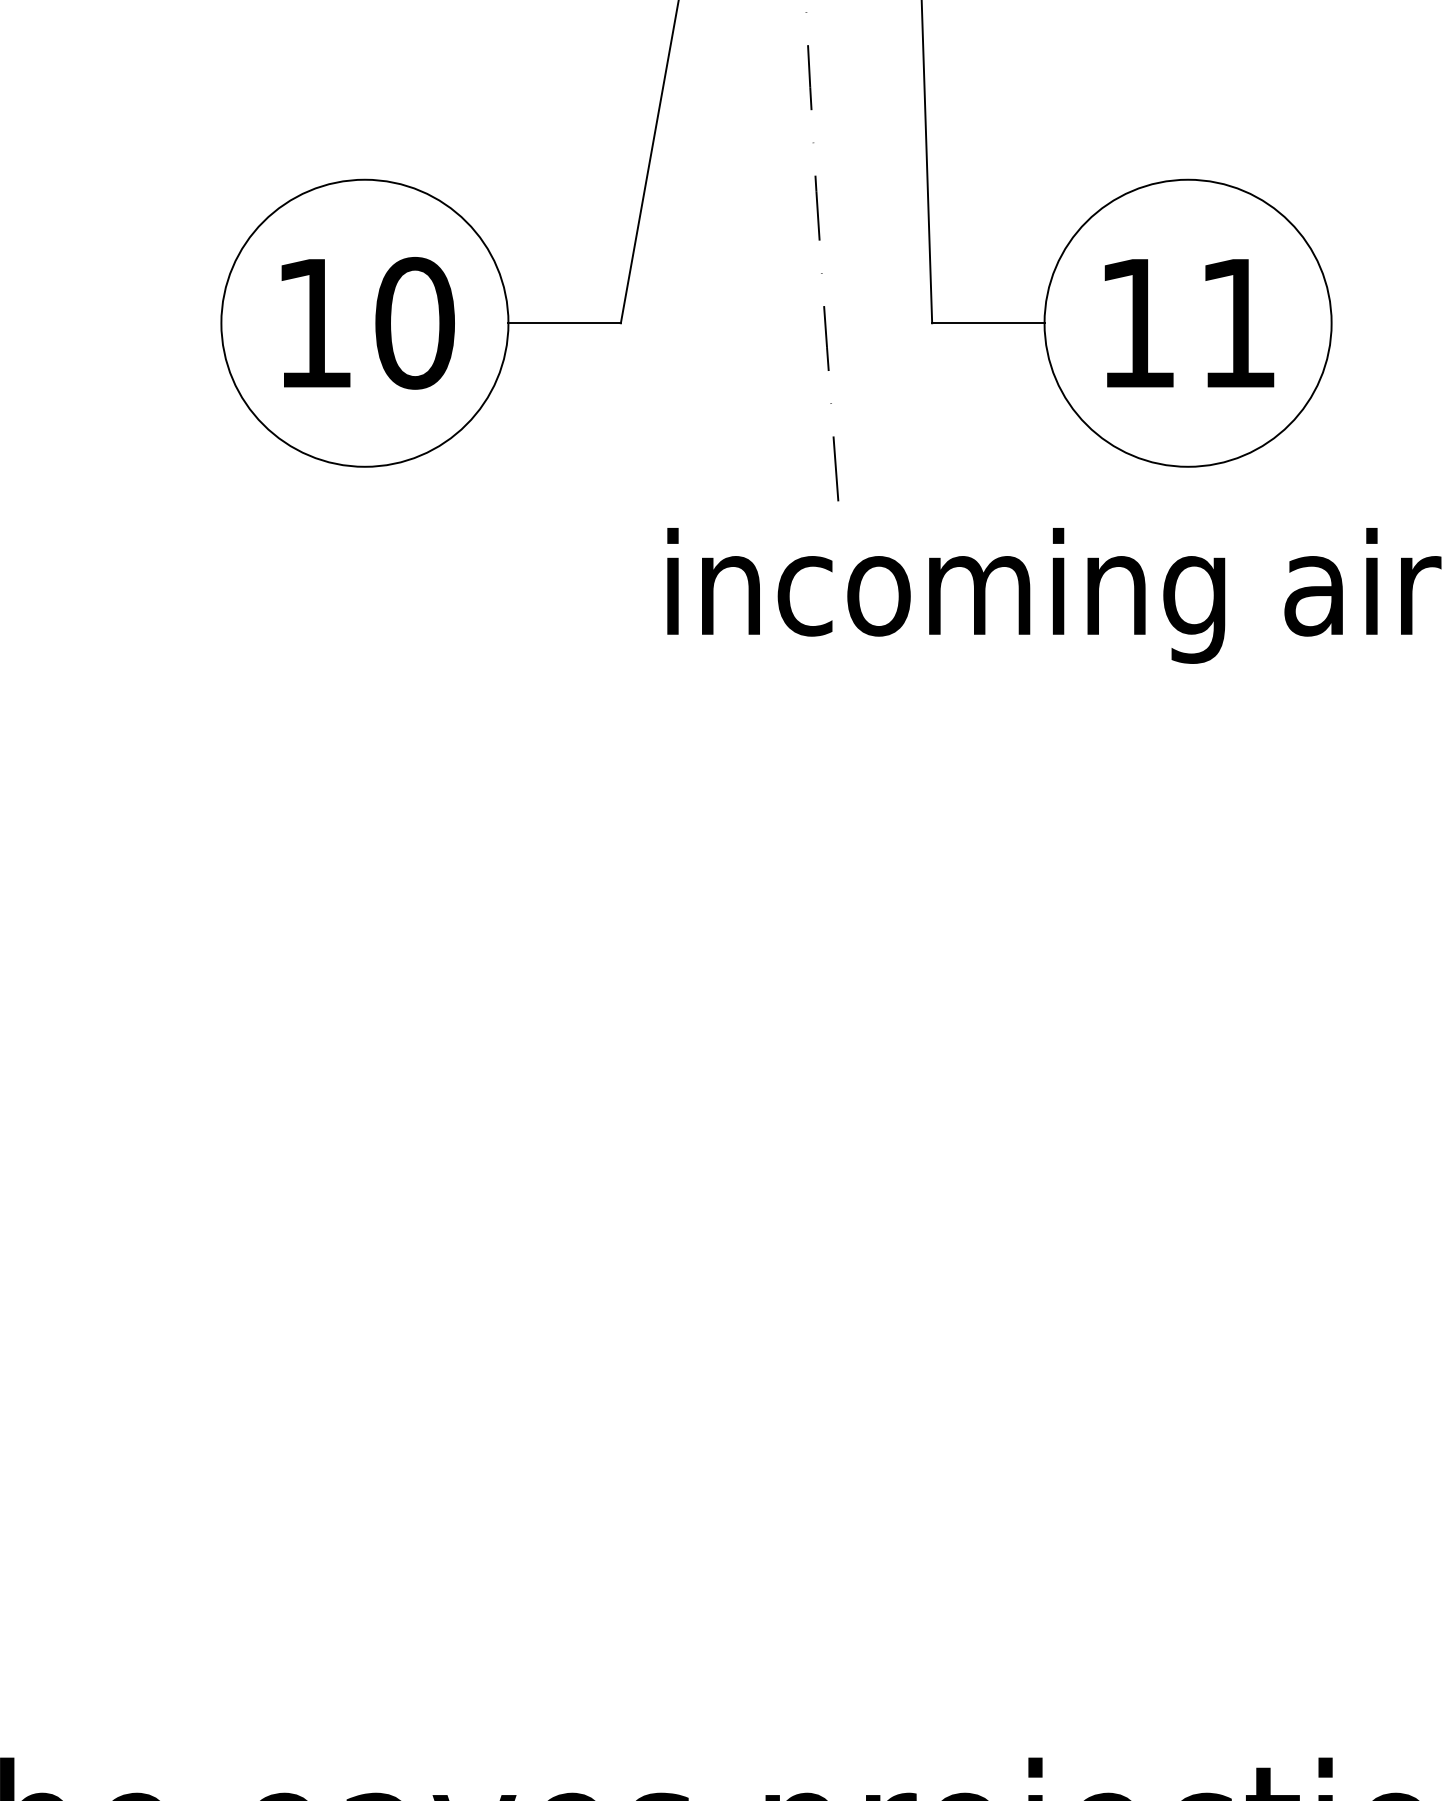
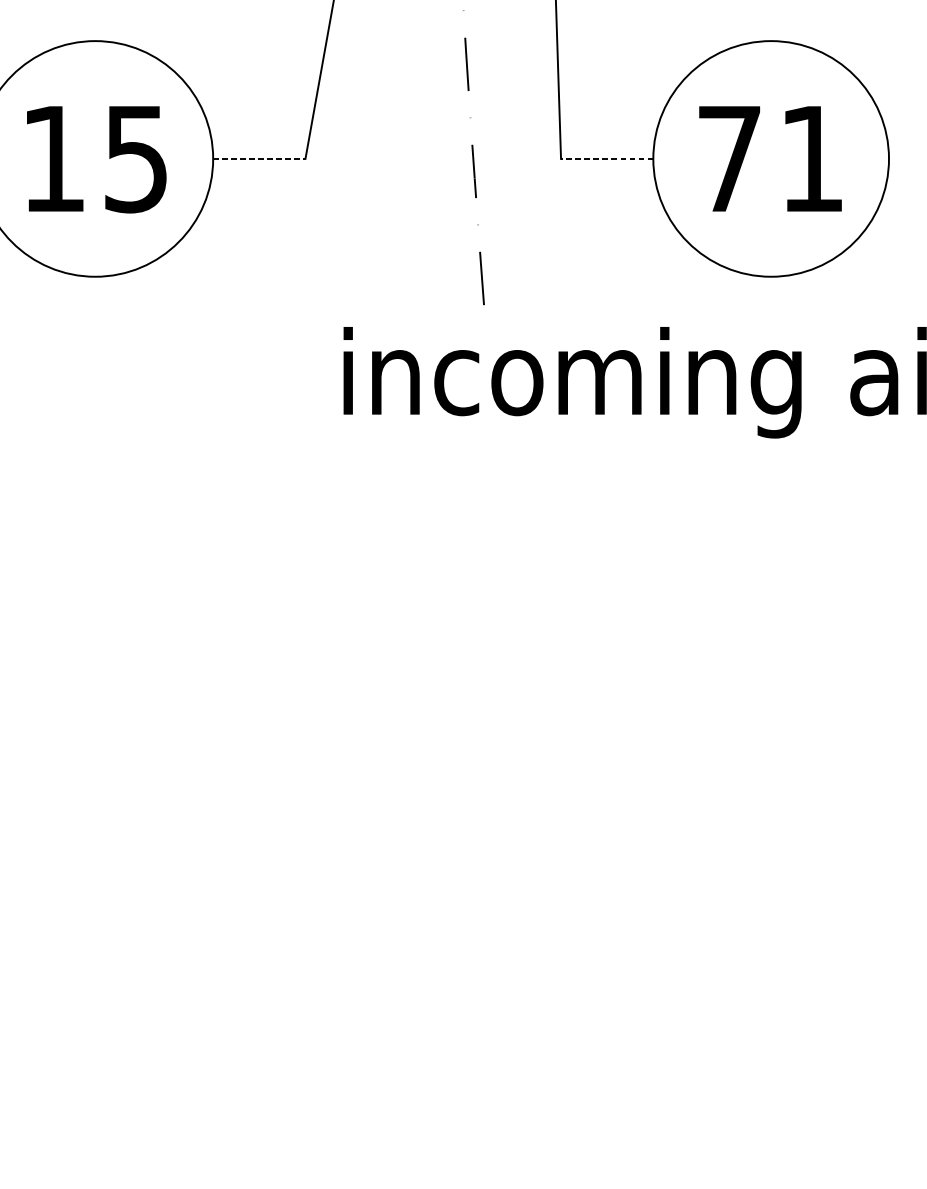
text: (414, 323) -> (136, 159), 10 -> 15
line: (565, 323) -> (260, 159), solid -> dashed
line: (987, 323) -> (606, 159), solid -> dashed
text: (1137, 323) -> (729, 159), 11 -> 71

